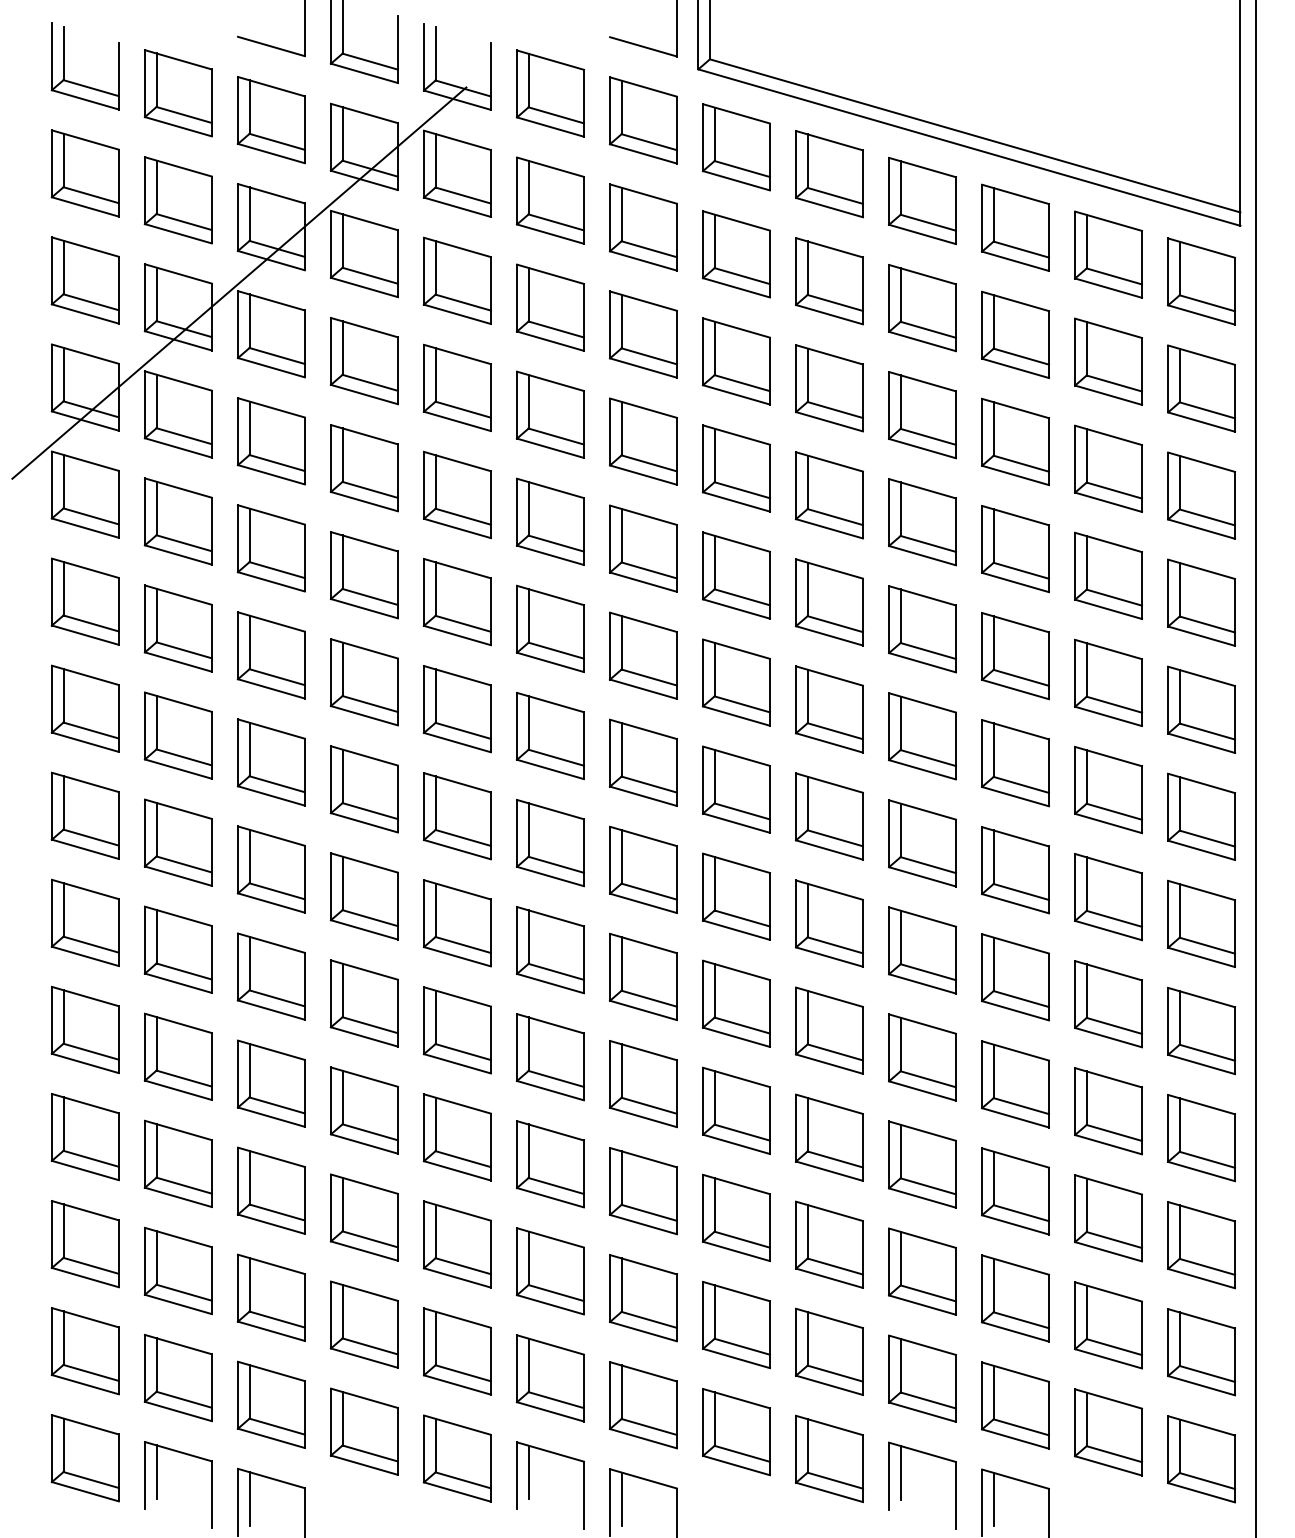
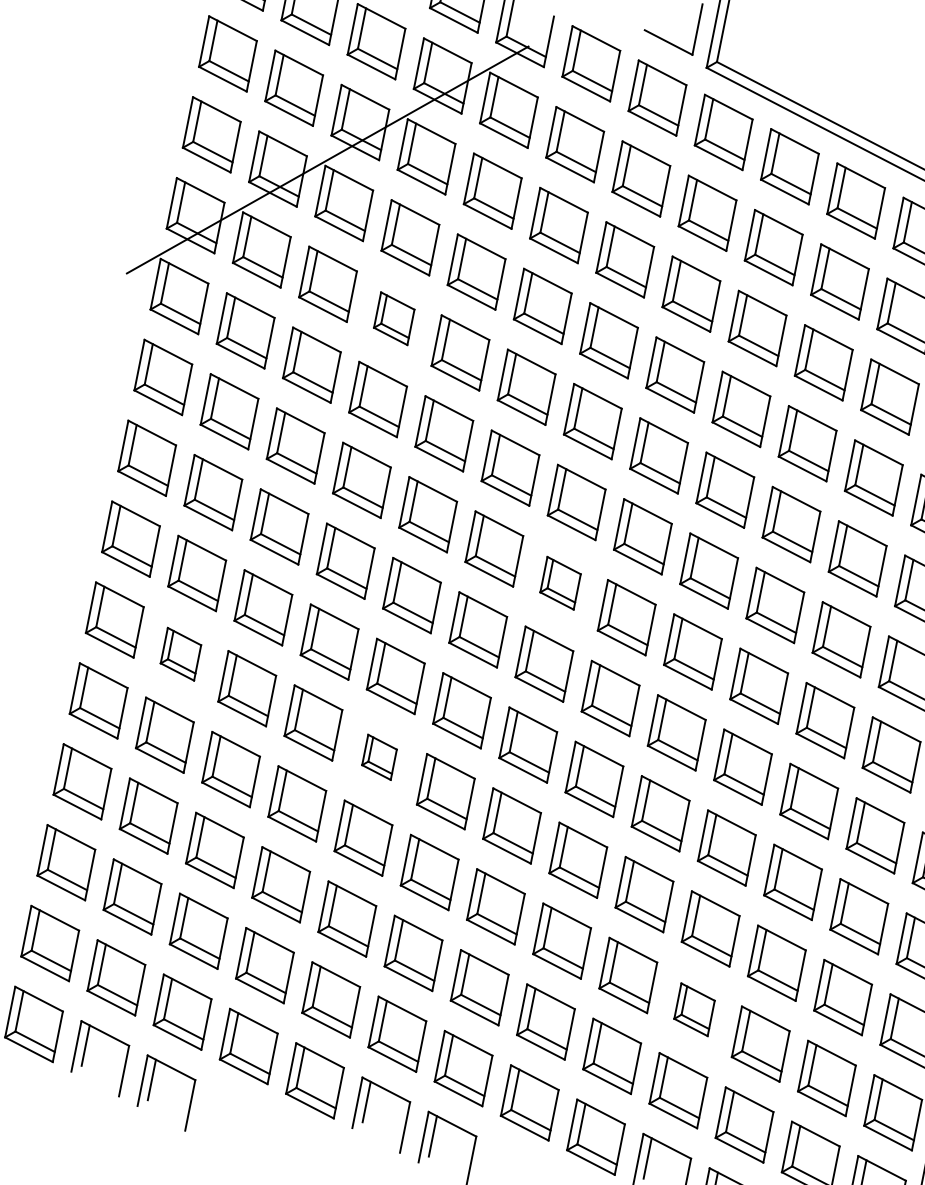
part: (364, 468) -> (394, 318), size x0.7
part: (643, 762) -> (560, 583), size x0.7
part: (177, 949) -> (180, 654), size x0.7
part: (456, 1030) -> (378, 757), size x0.6
part: (922, 1271) -> (694, 1009), size x0.7

